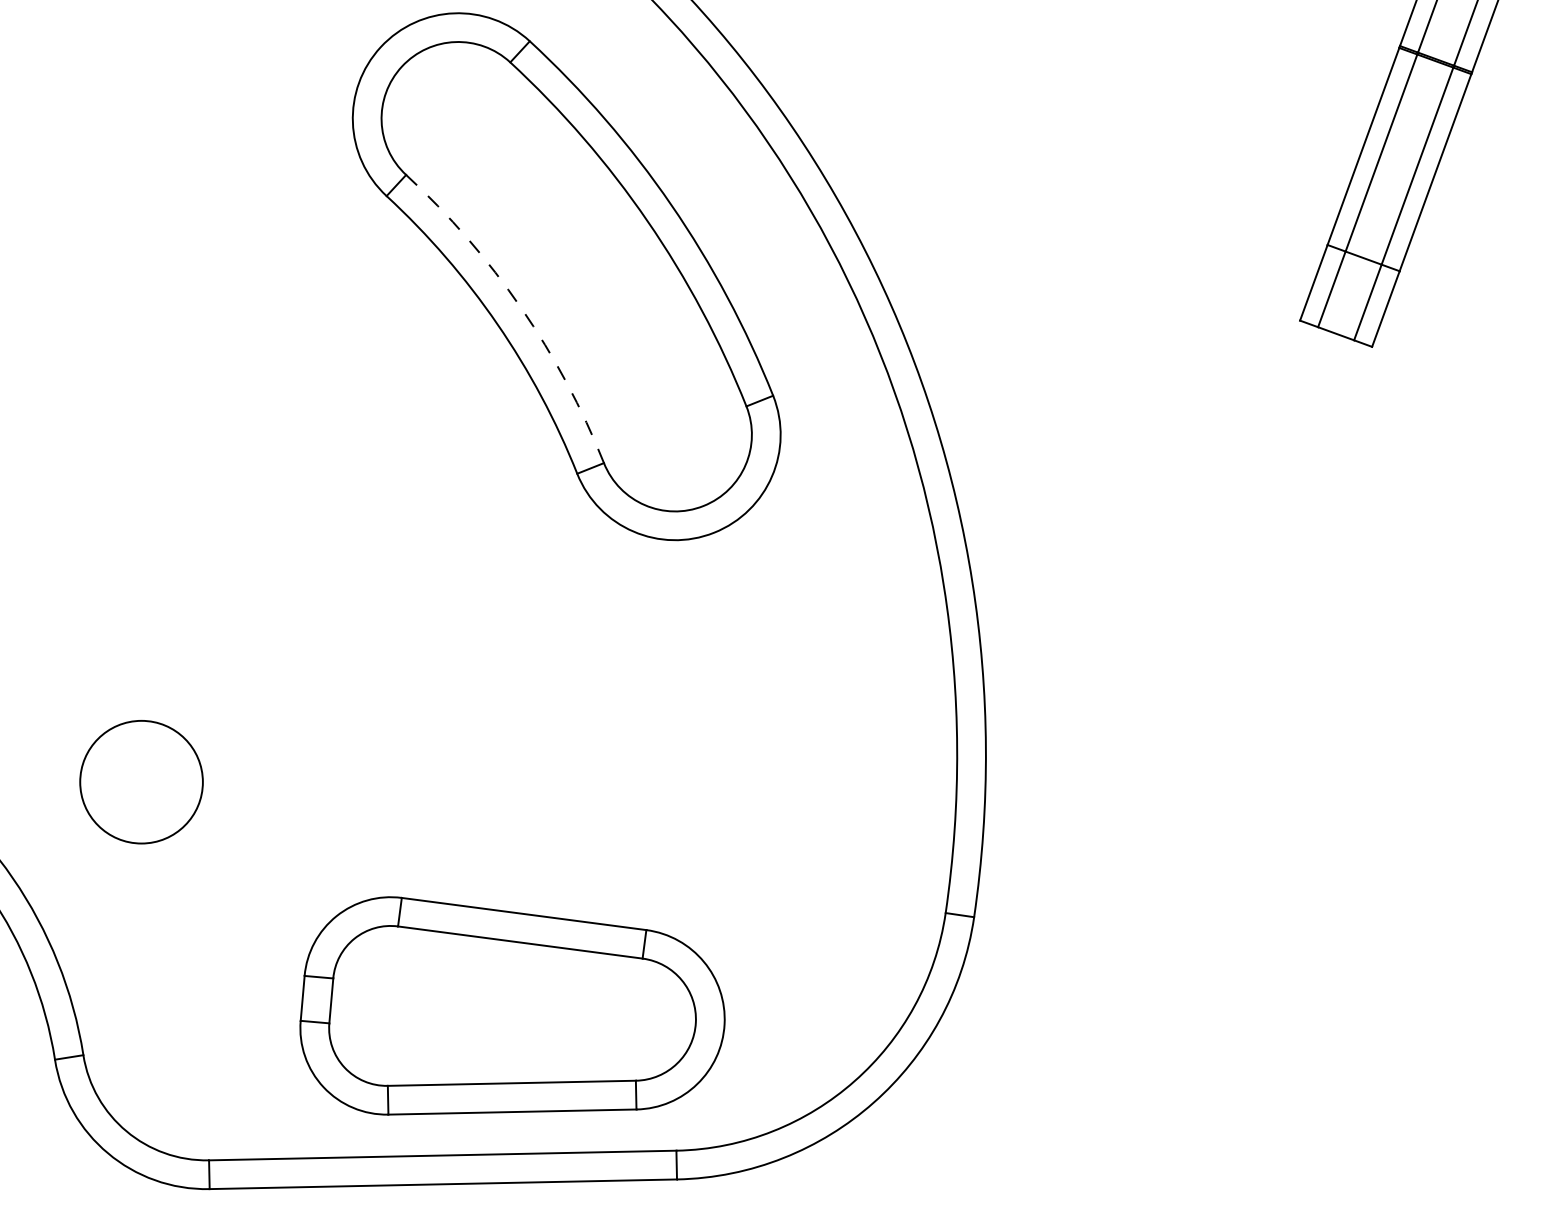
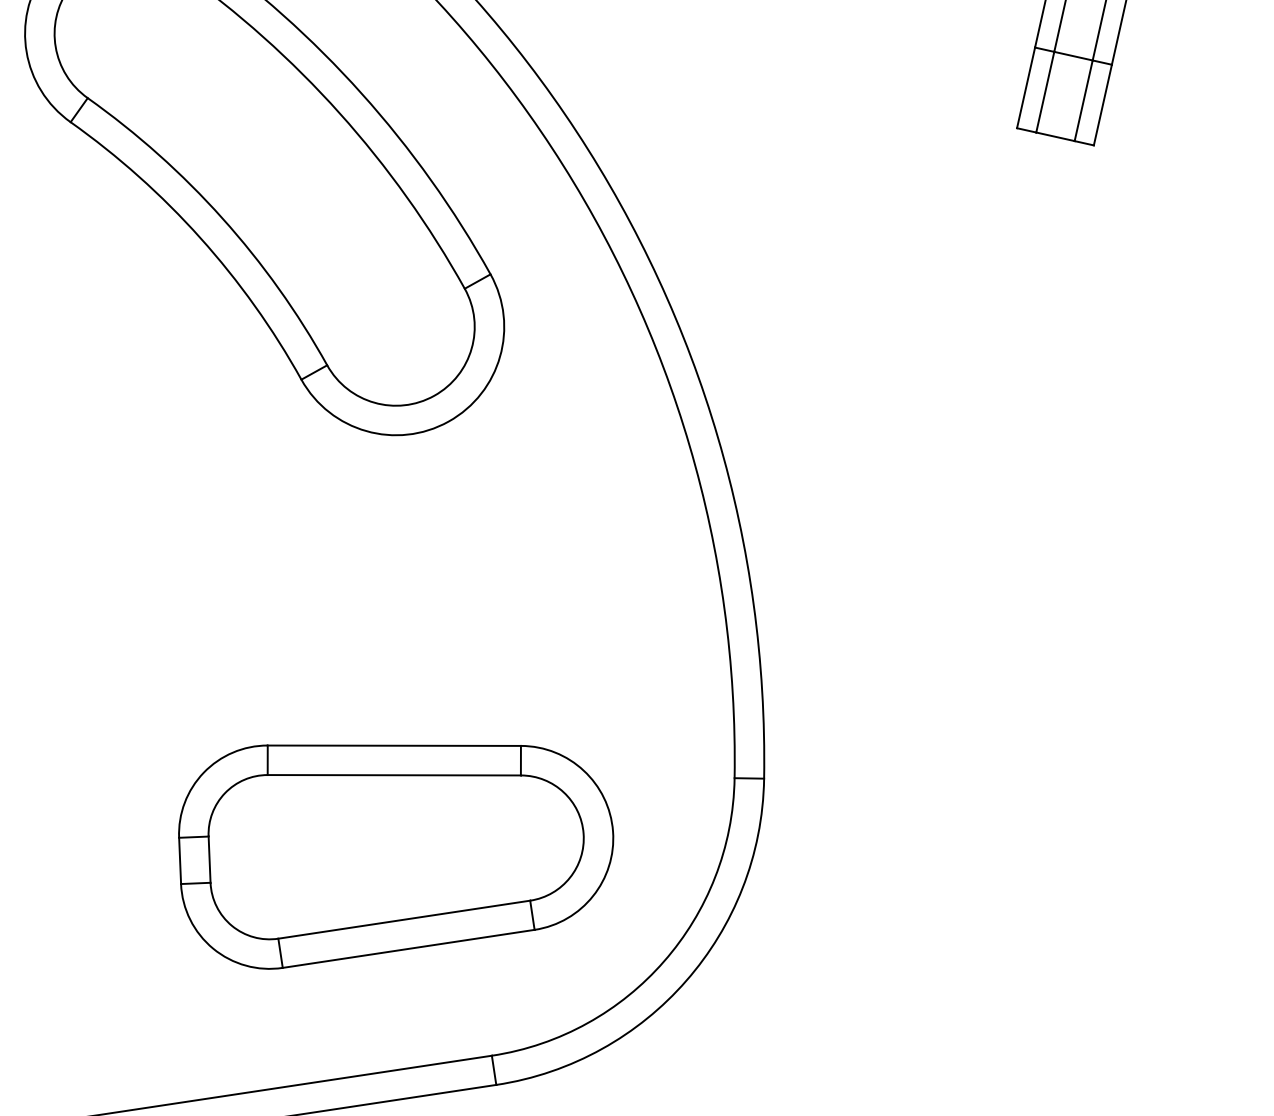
arc: (521, 307) -> (222, 217), dashed -> solid
part: (512, 1005) -> (394, 840), moved

